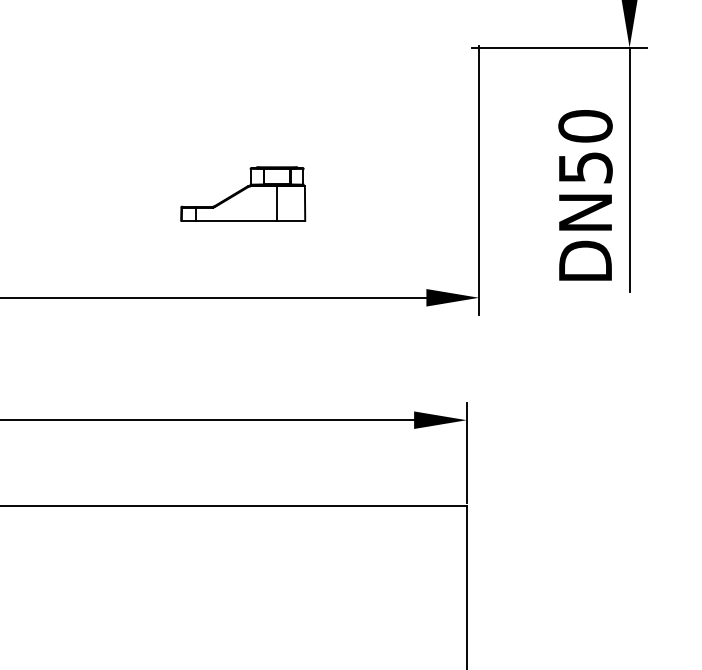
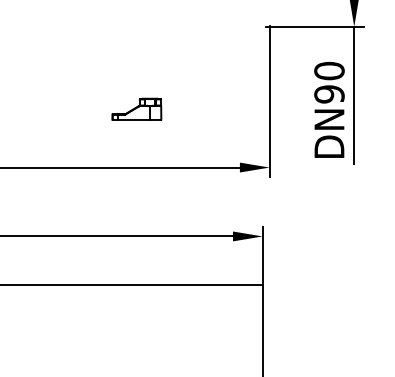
text: (585, 167) -> (329, 94), DN50 -> DN90
part: (242, 194) -> (136, 109), size x0.7

